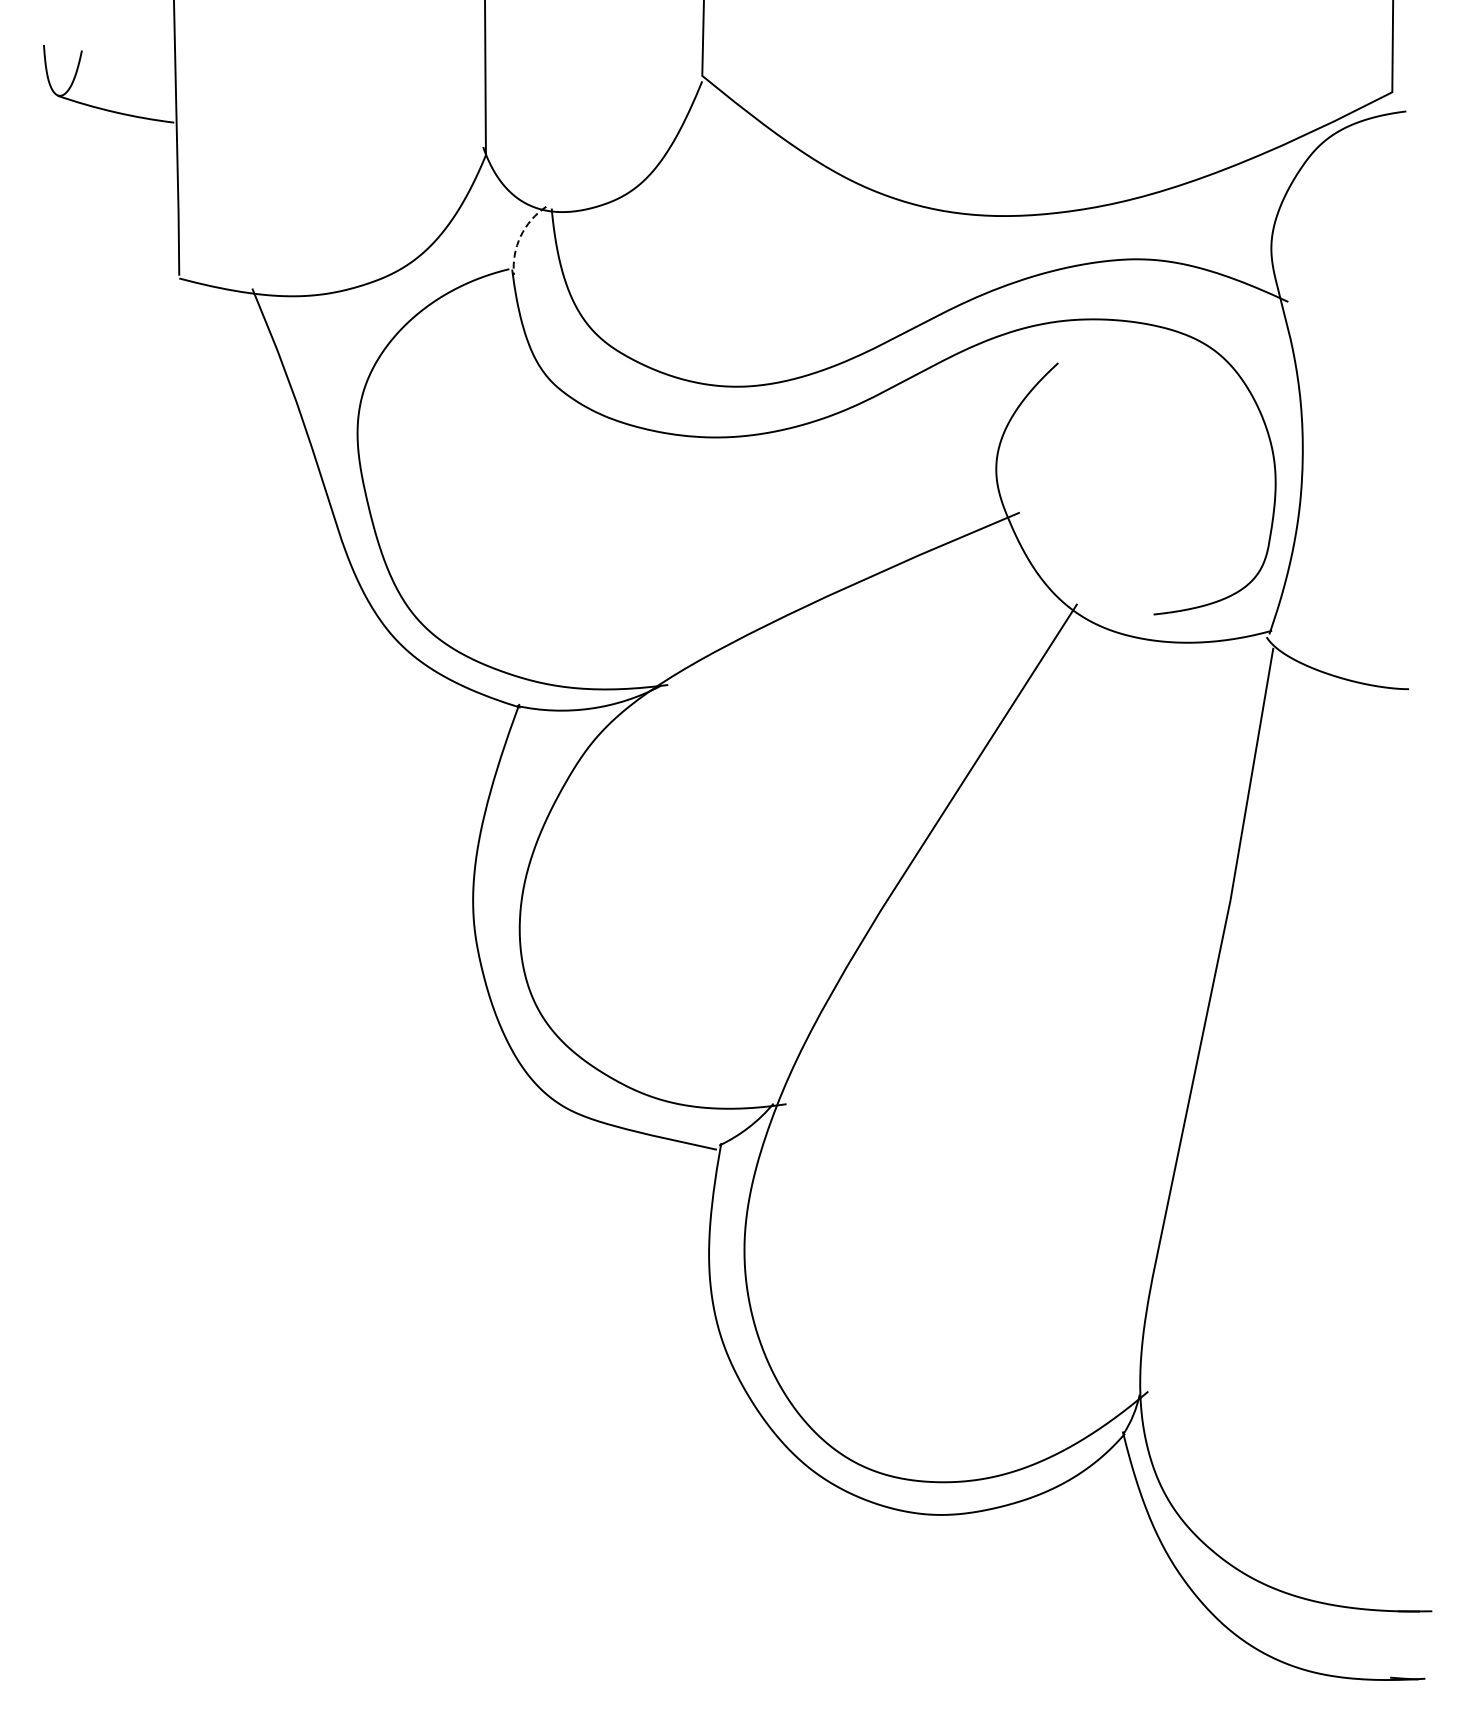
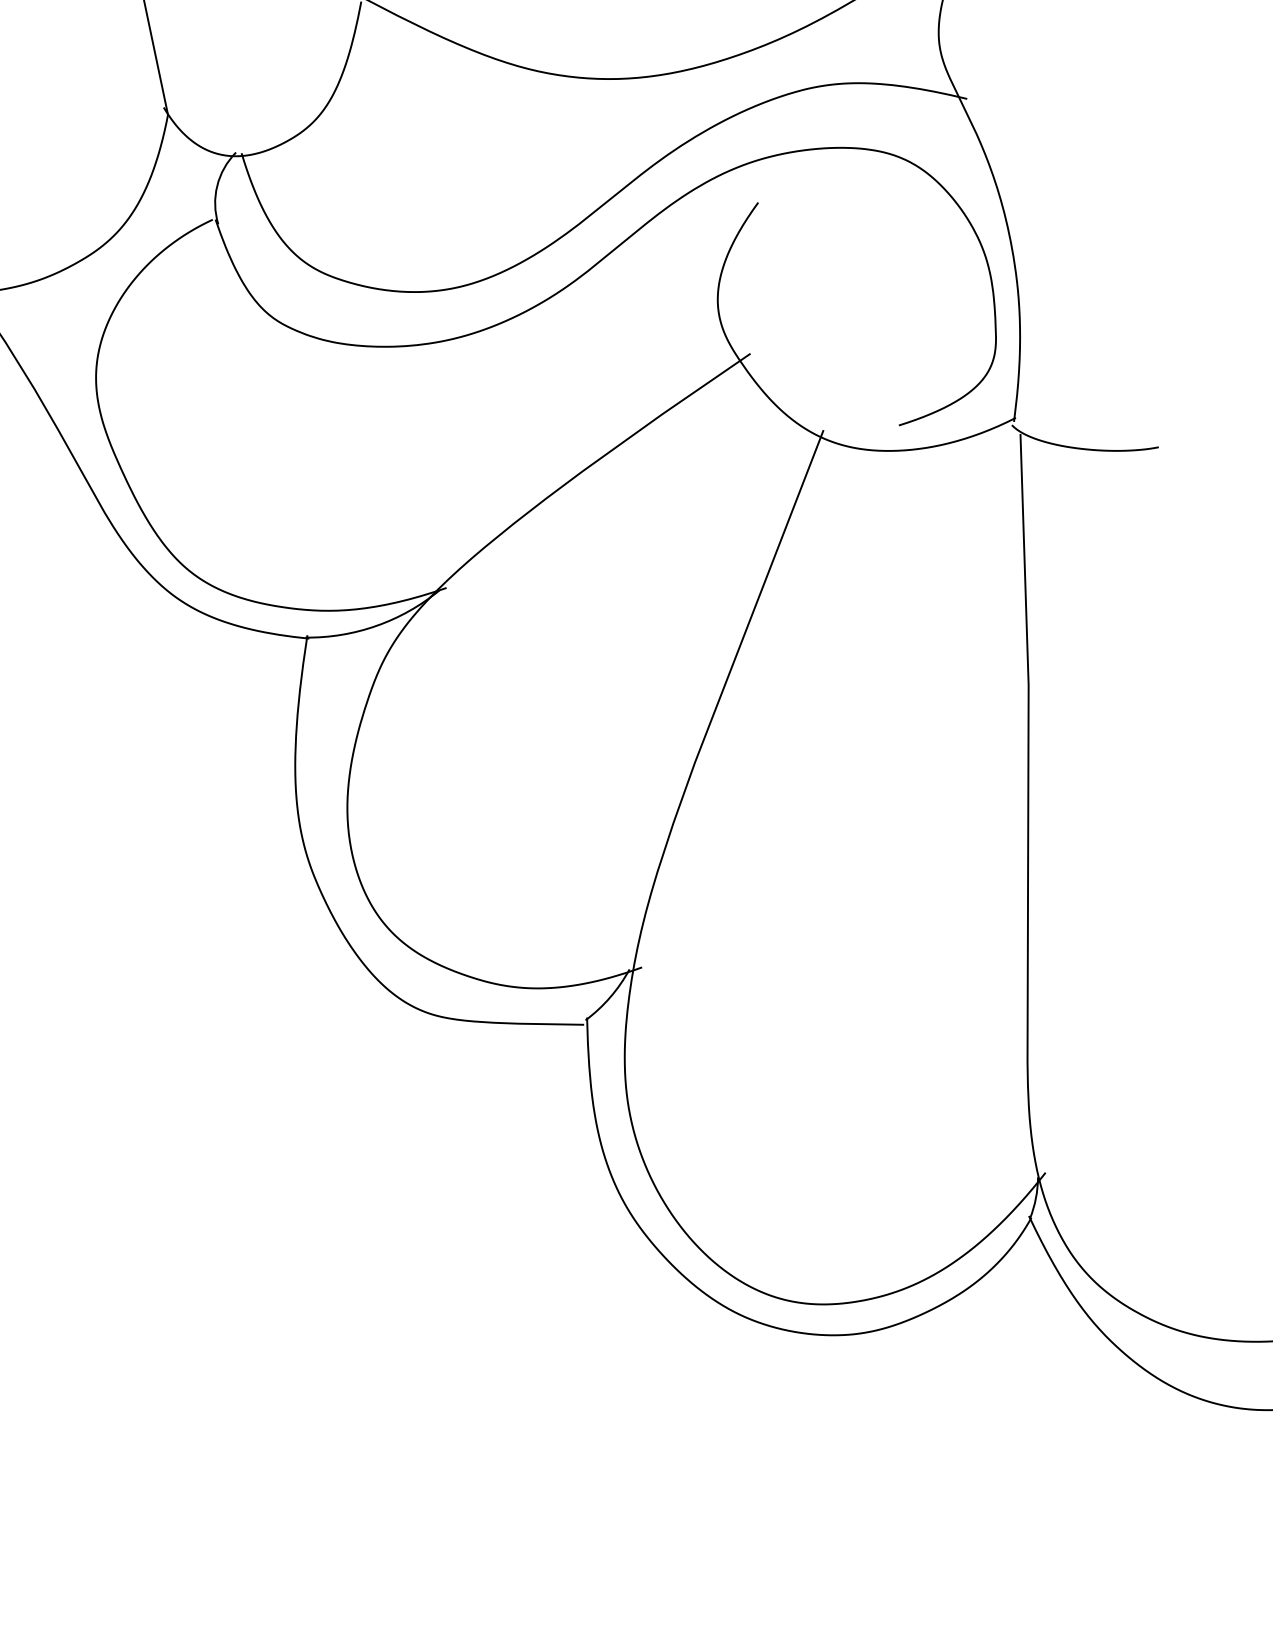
arc: (520, 236) -> (217, 186), dashed -> solid

